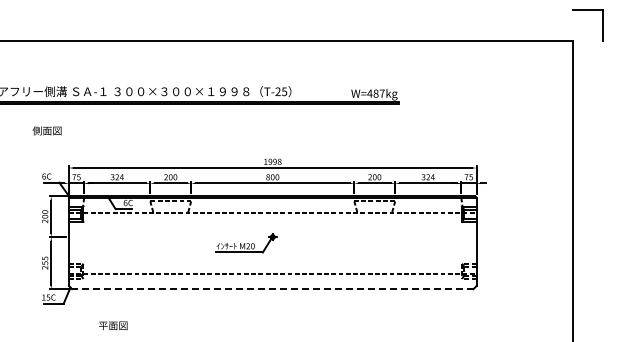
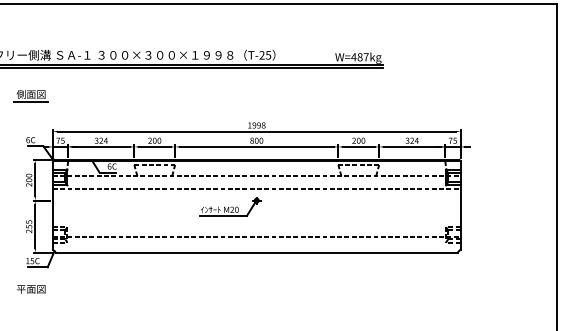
line: (46, 138) -> (30, 102), added
line: (272, 225) -> (256, 189), added
line: (272, 289) -> (256, 253), dashed -> solid
text: (113, 325) -> (31, 289), moved

